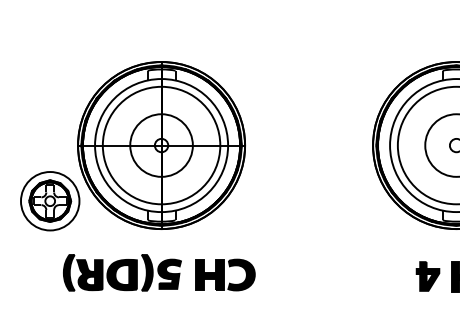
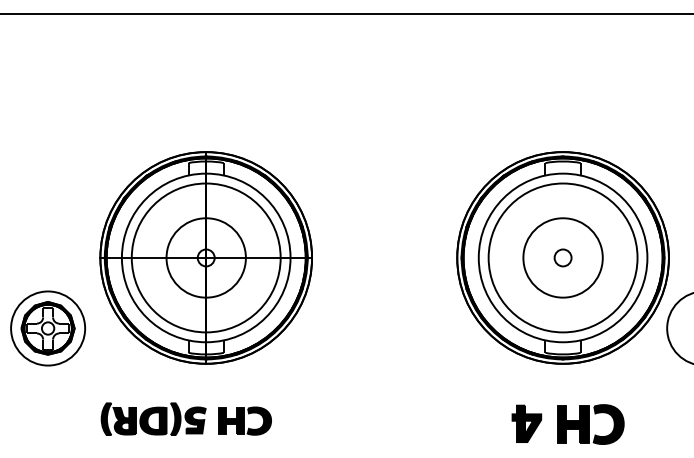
part: (161, 145) -> (205, 257), moved
part: (159, 272) -> (186, 418), size x0.7

